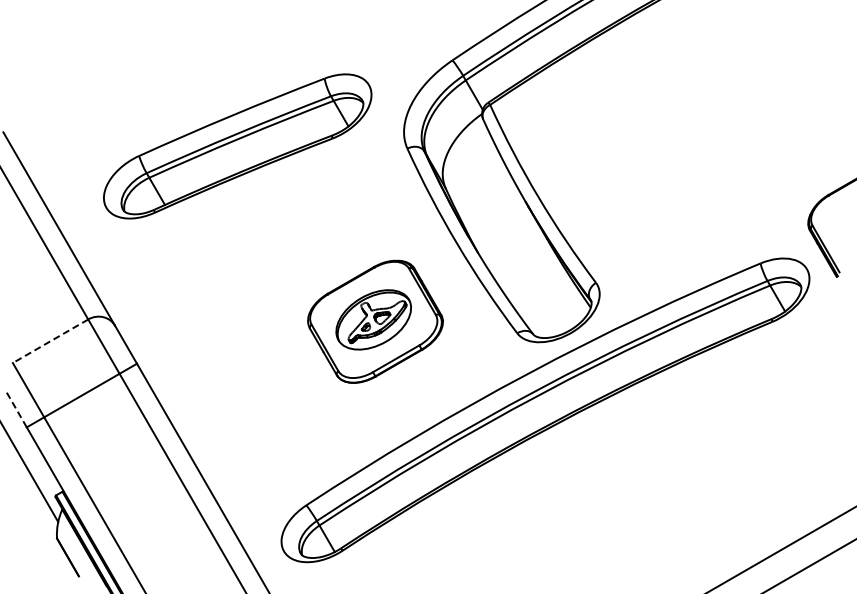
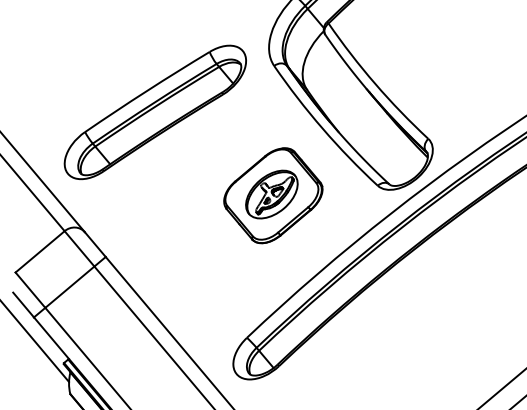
part: (237, 146) -> (155, 112), moved
line: (50, 341) -> (40, 252), dashed -> solid
line: (15, 408) -> (23, 305), dashed -> solid

